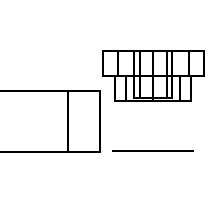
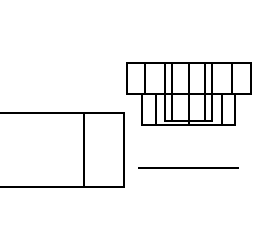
line: (153, 150) -> (188, 167), moved

